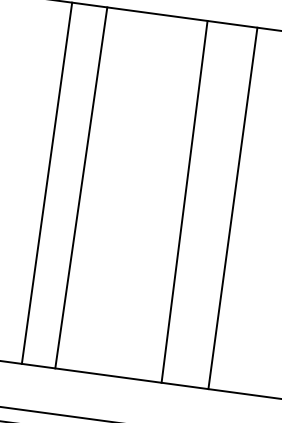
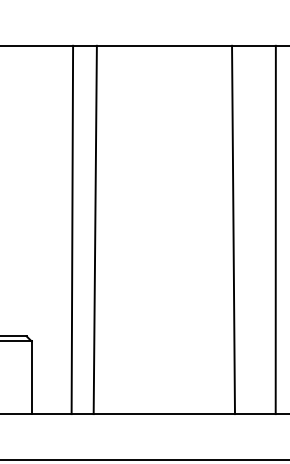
line: (80, 187) -> (94, 229), moved
line: (184, 201) -> (233, 229), moved
line: (232, 207) -> (275, 229), moved

